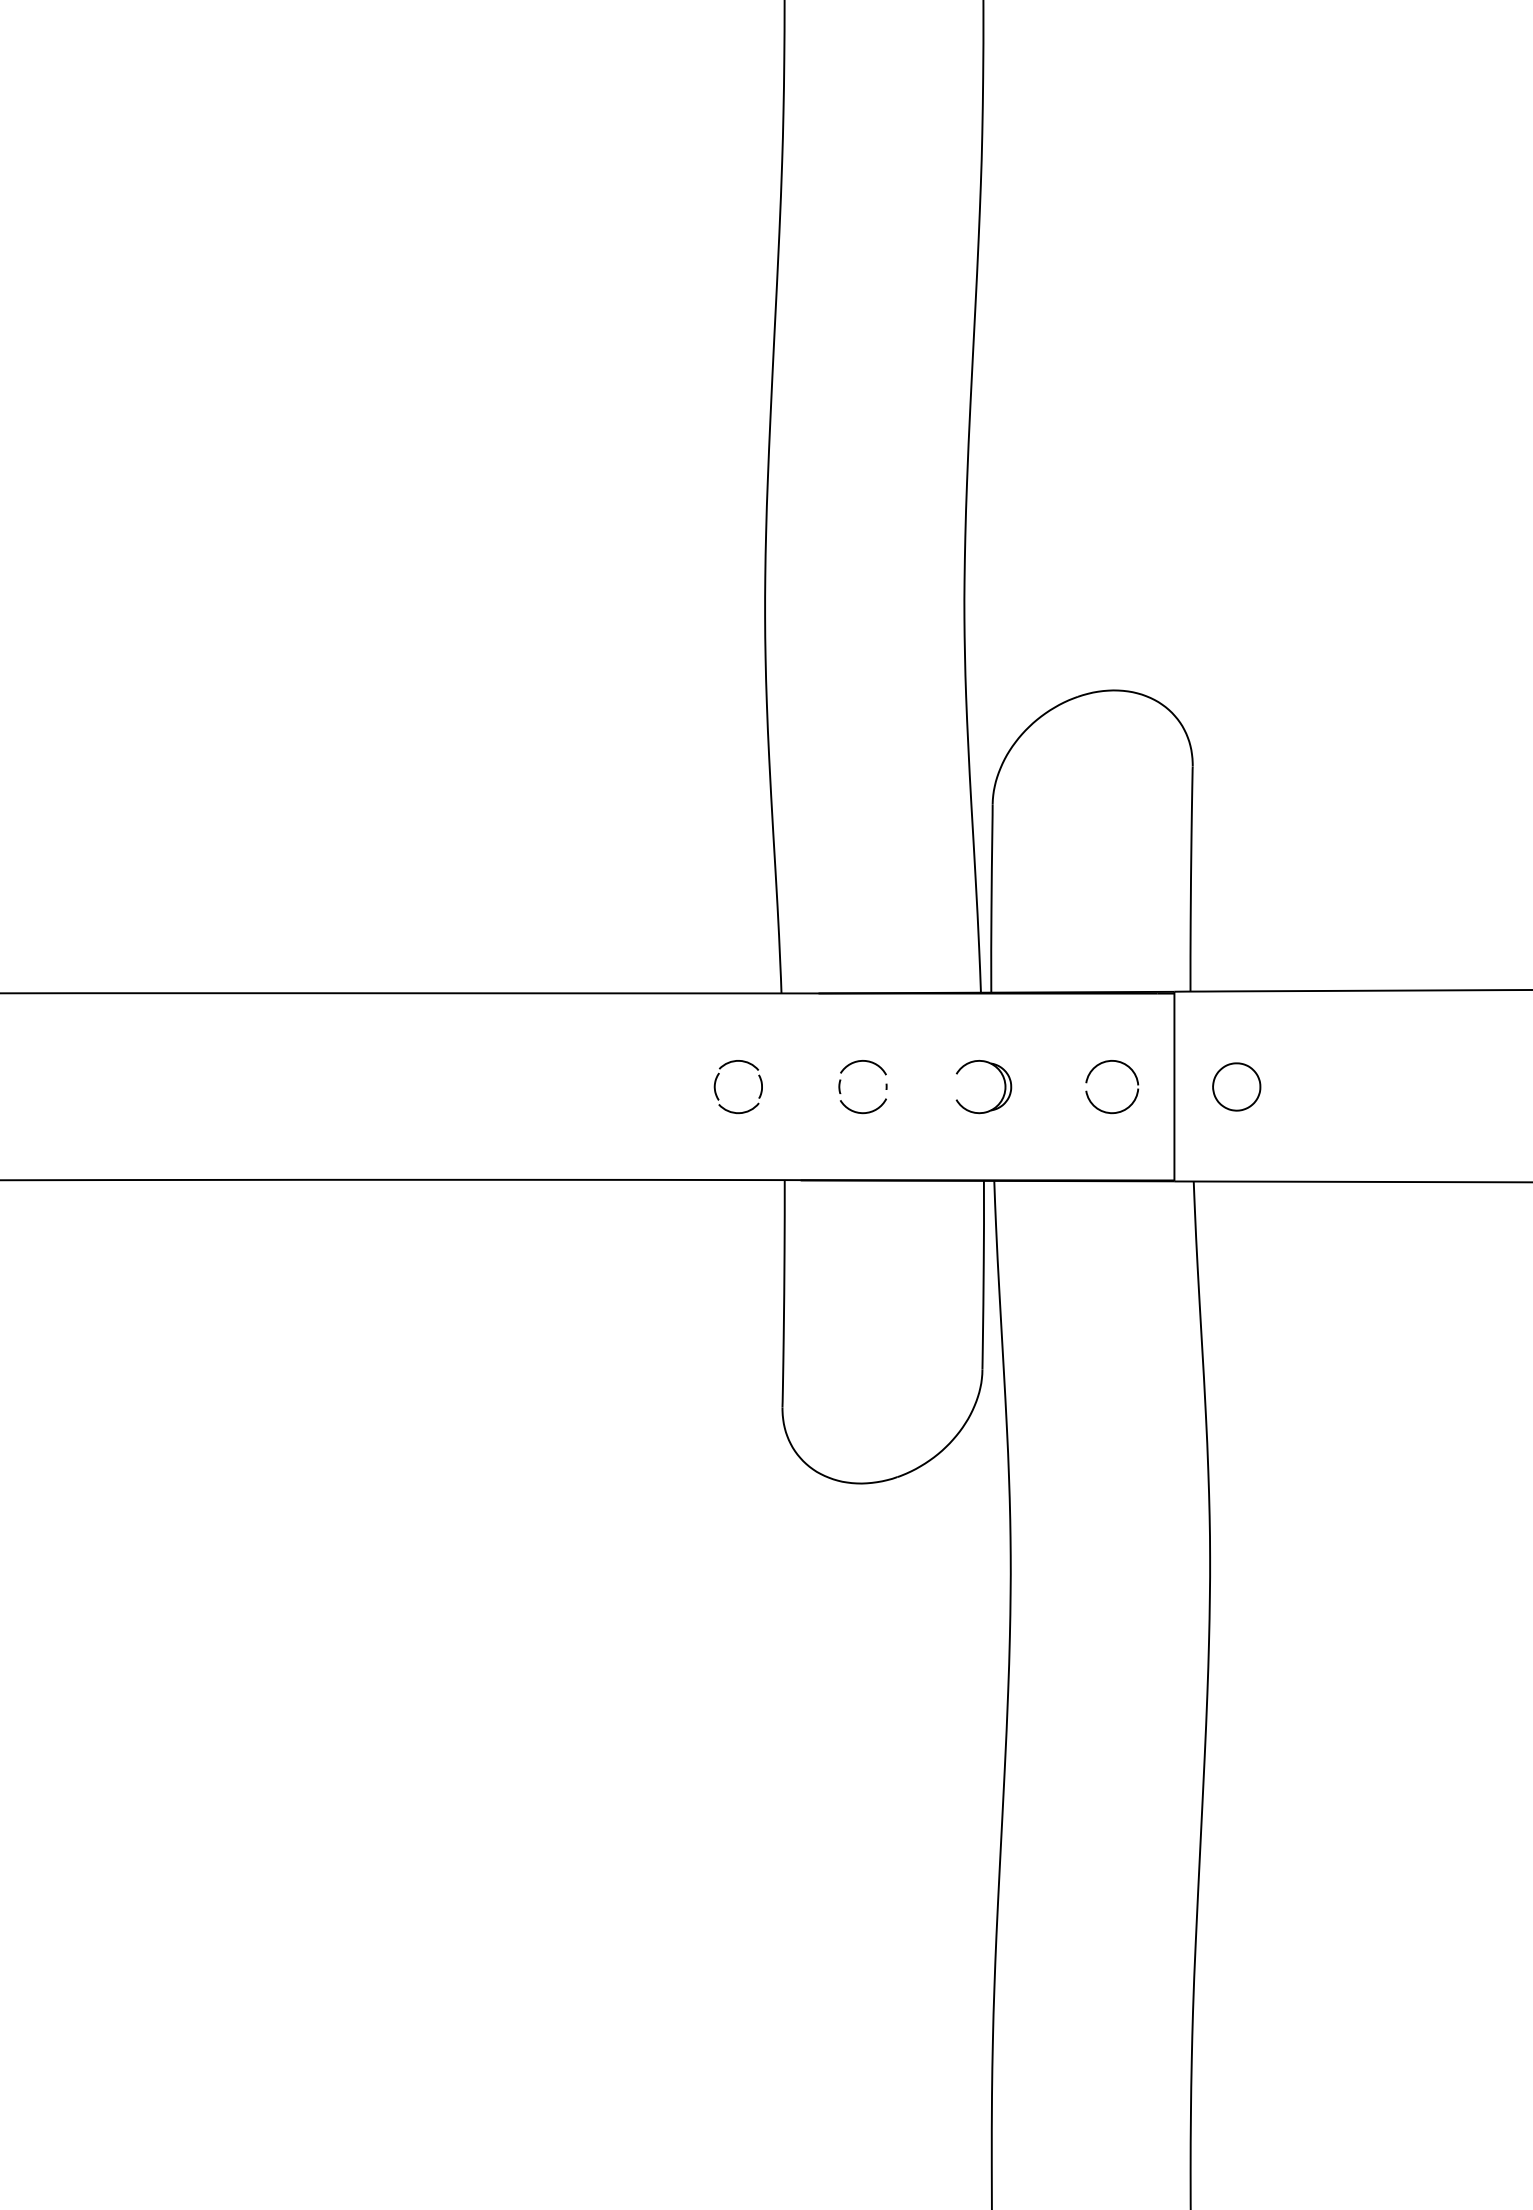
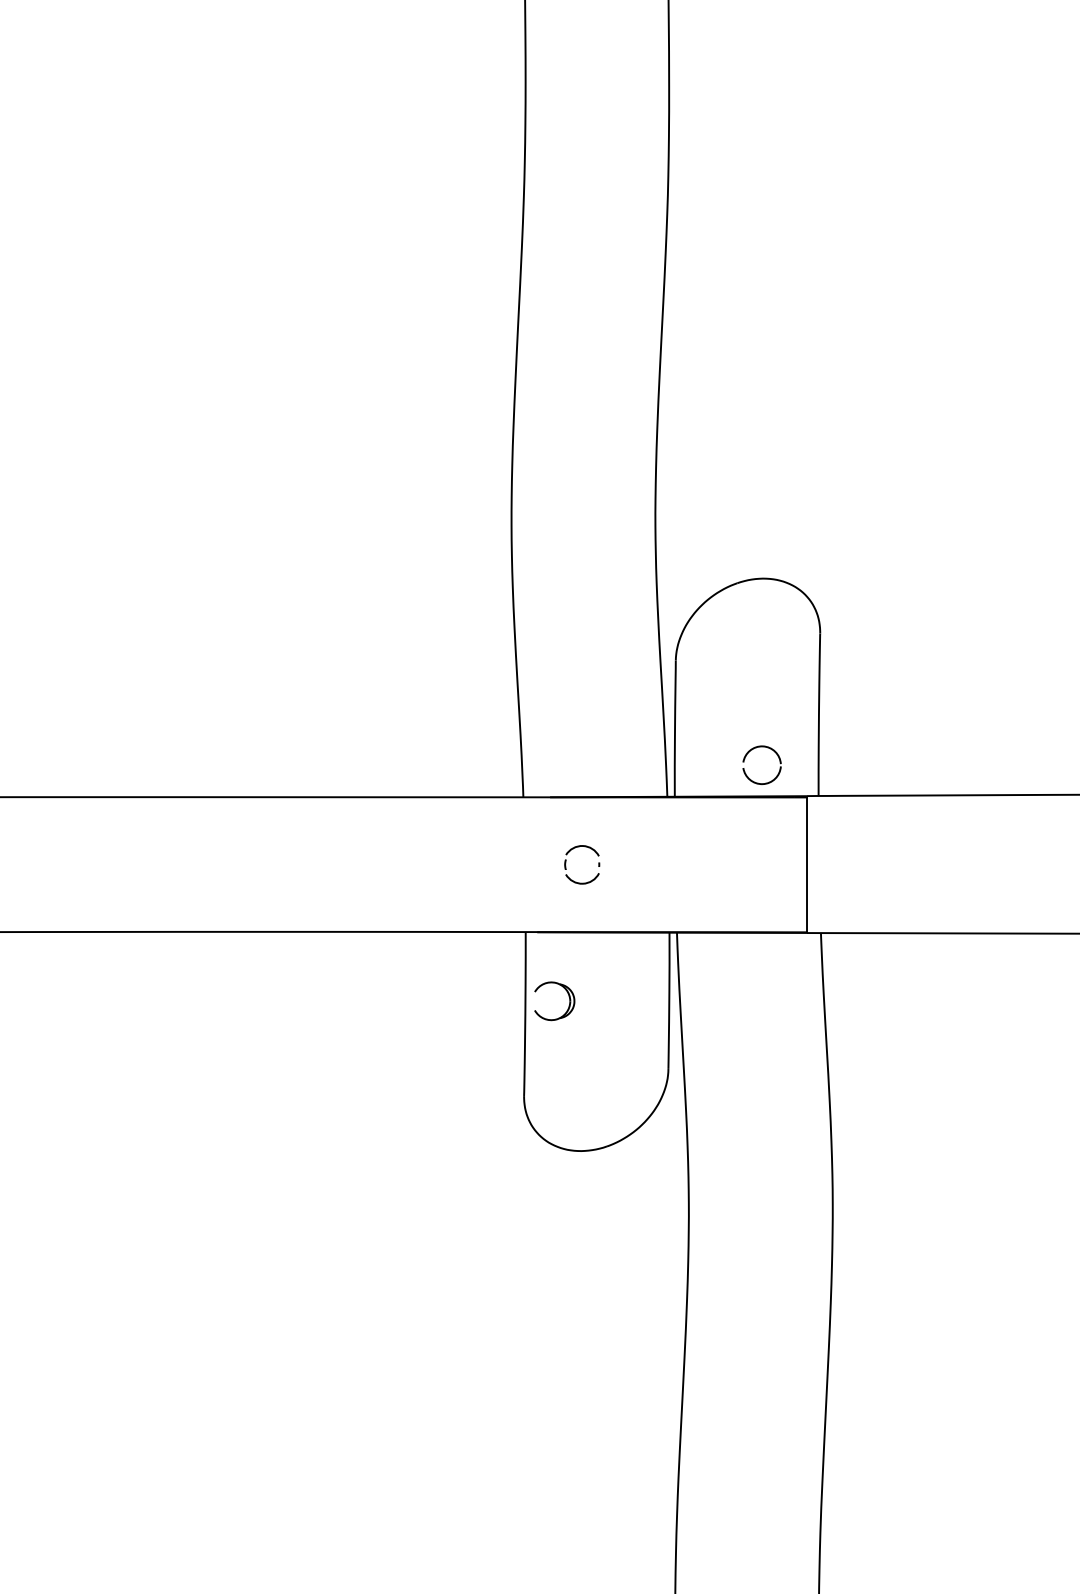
part: (1236, 1086) -> (851, 864), removed
part: (716, 1091) -> (476, 868), removed
part: (1003, 1093) -> (568, 1005), moved
part: (1116, 1111) -> (765, 782), moved

